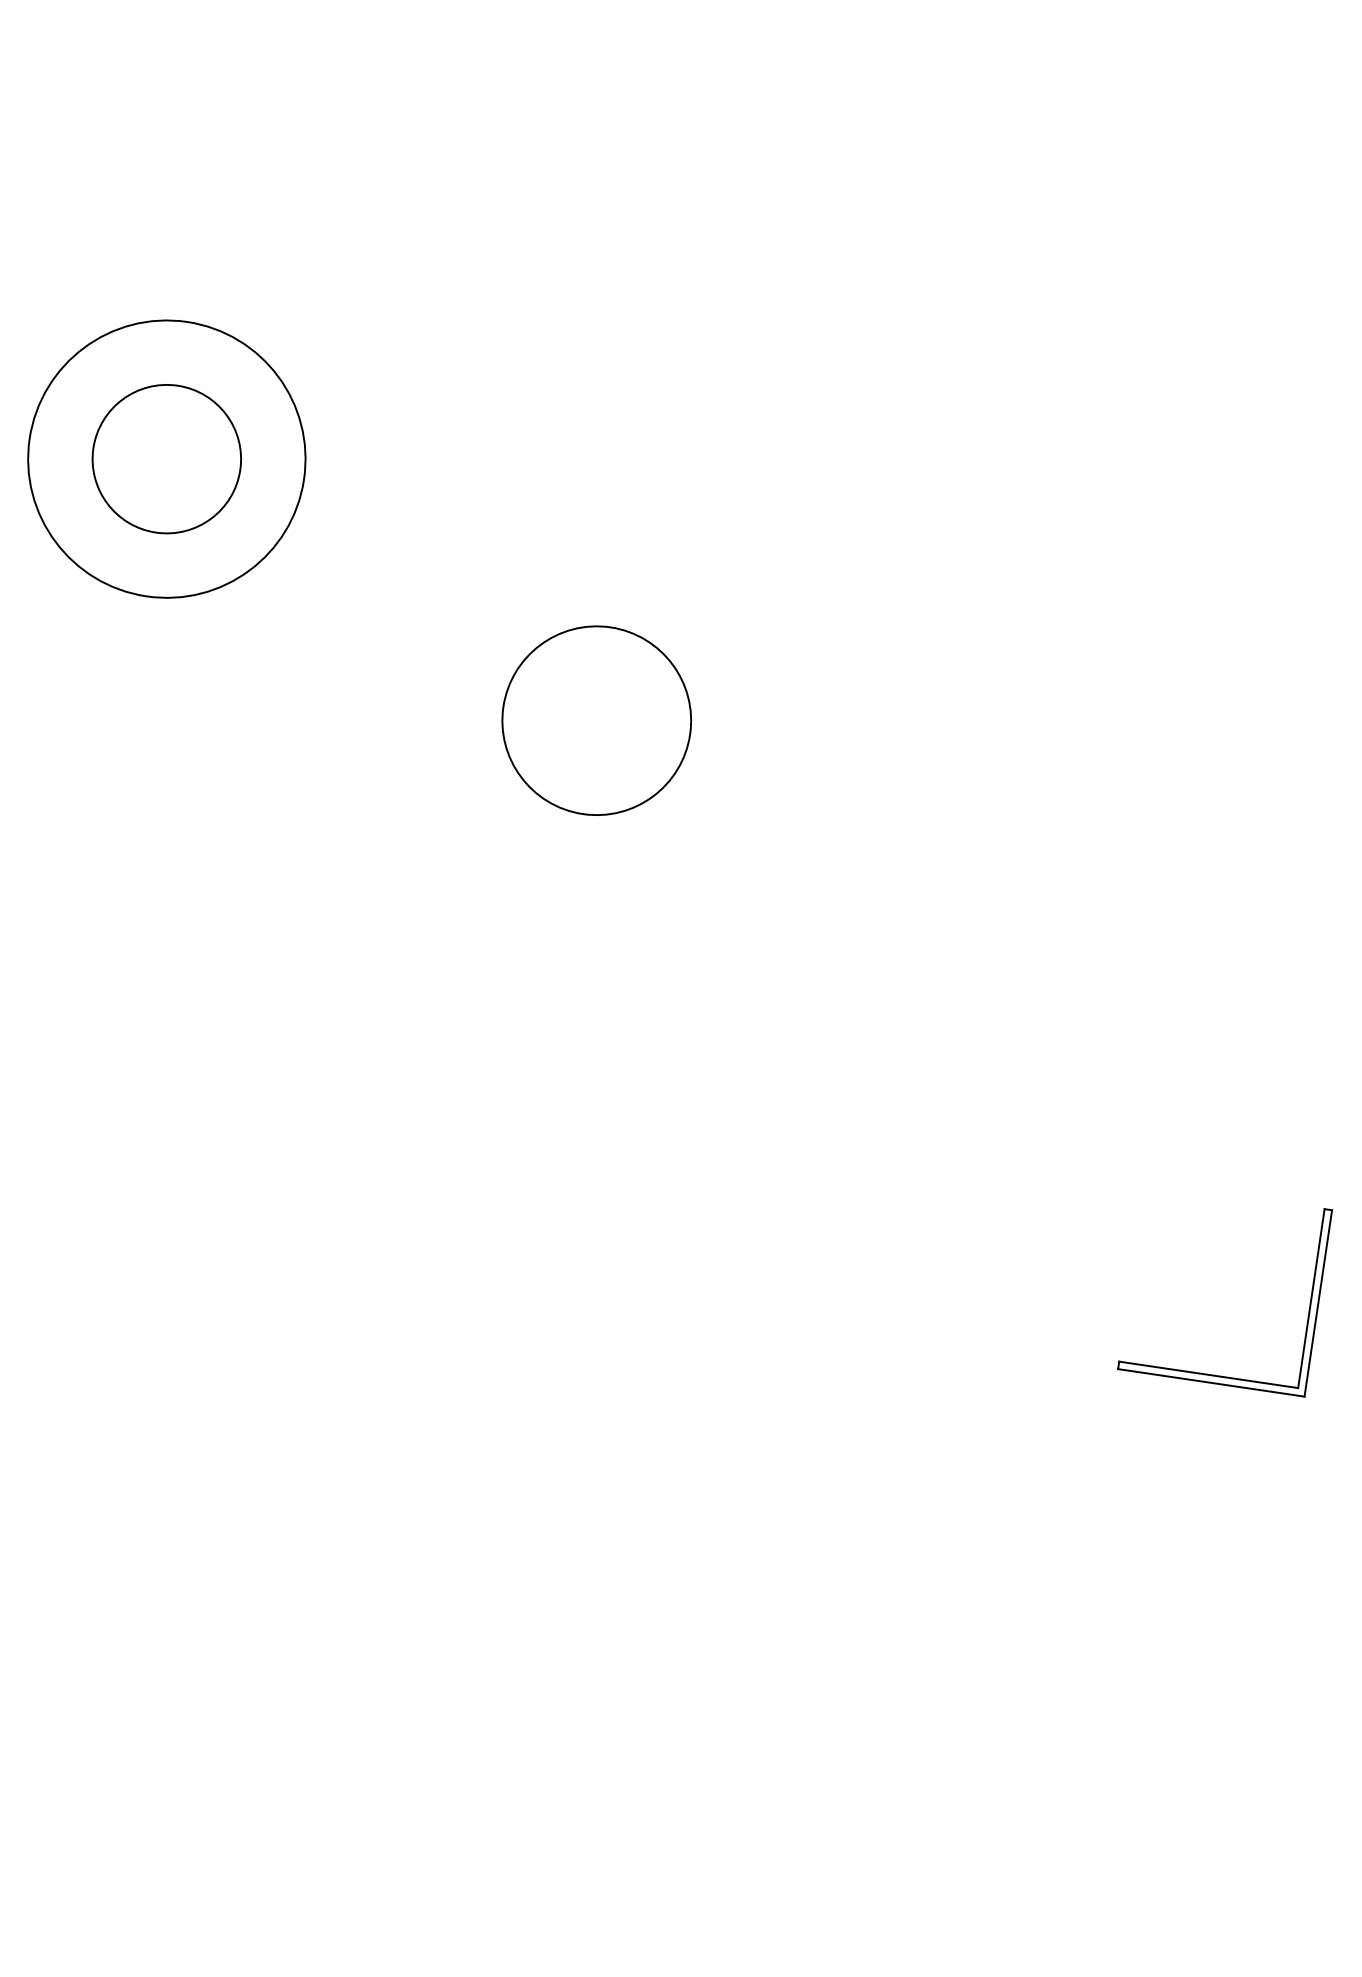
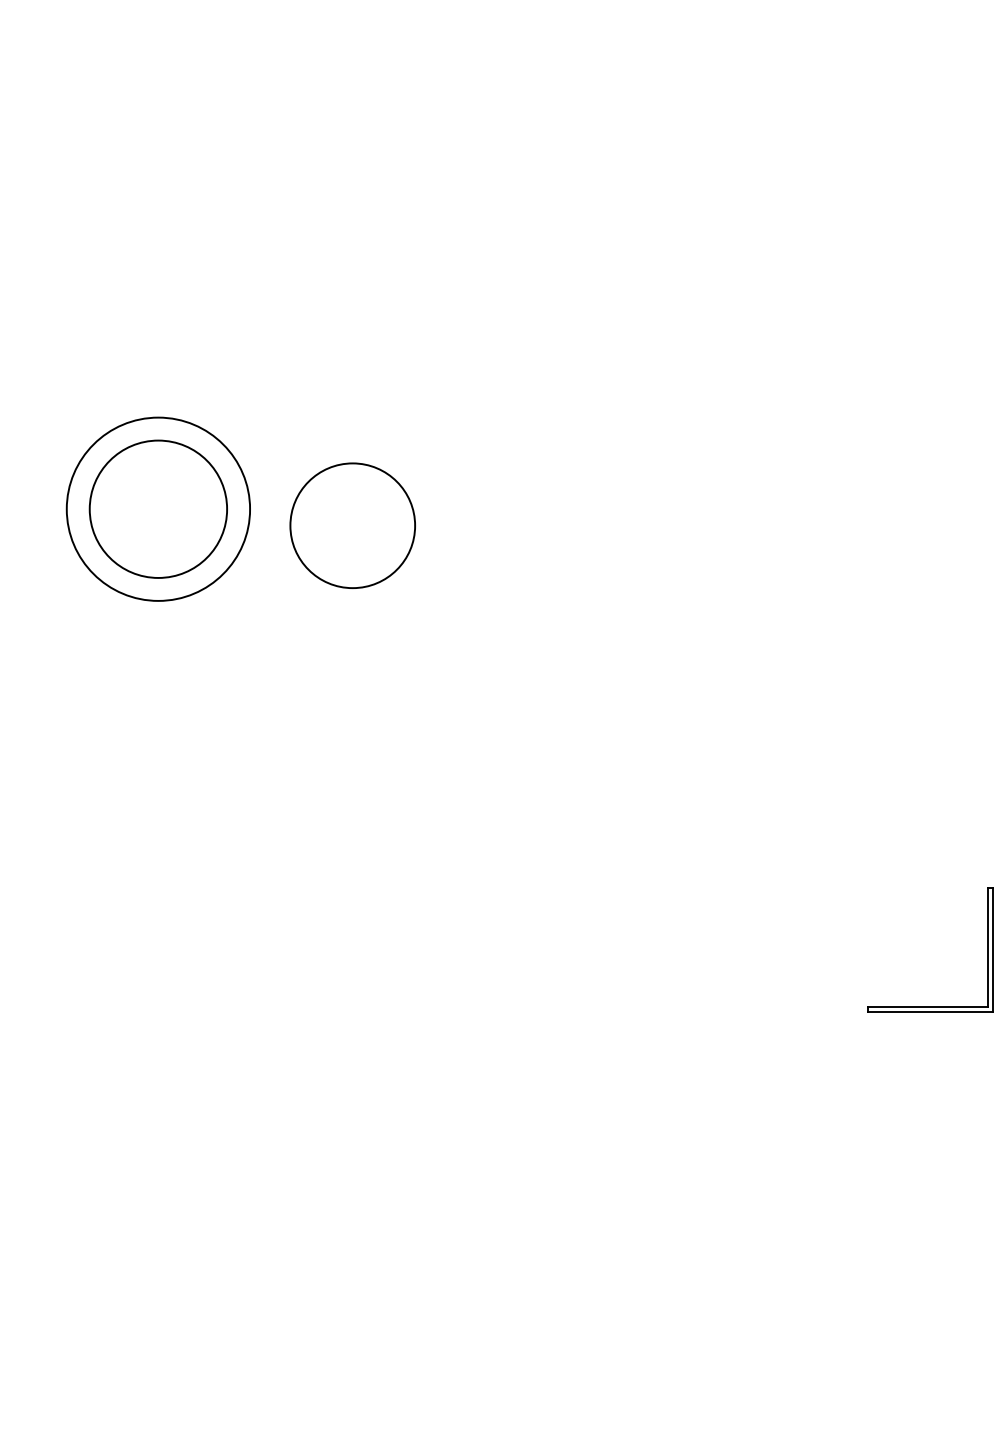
circle: (166, 459) -> (158, 509), size x1.4
circle: (596, 720) -> (352, 525), moved

